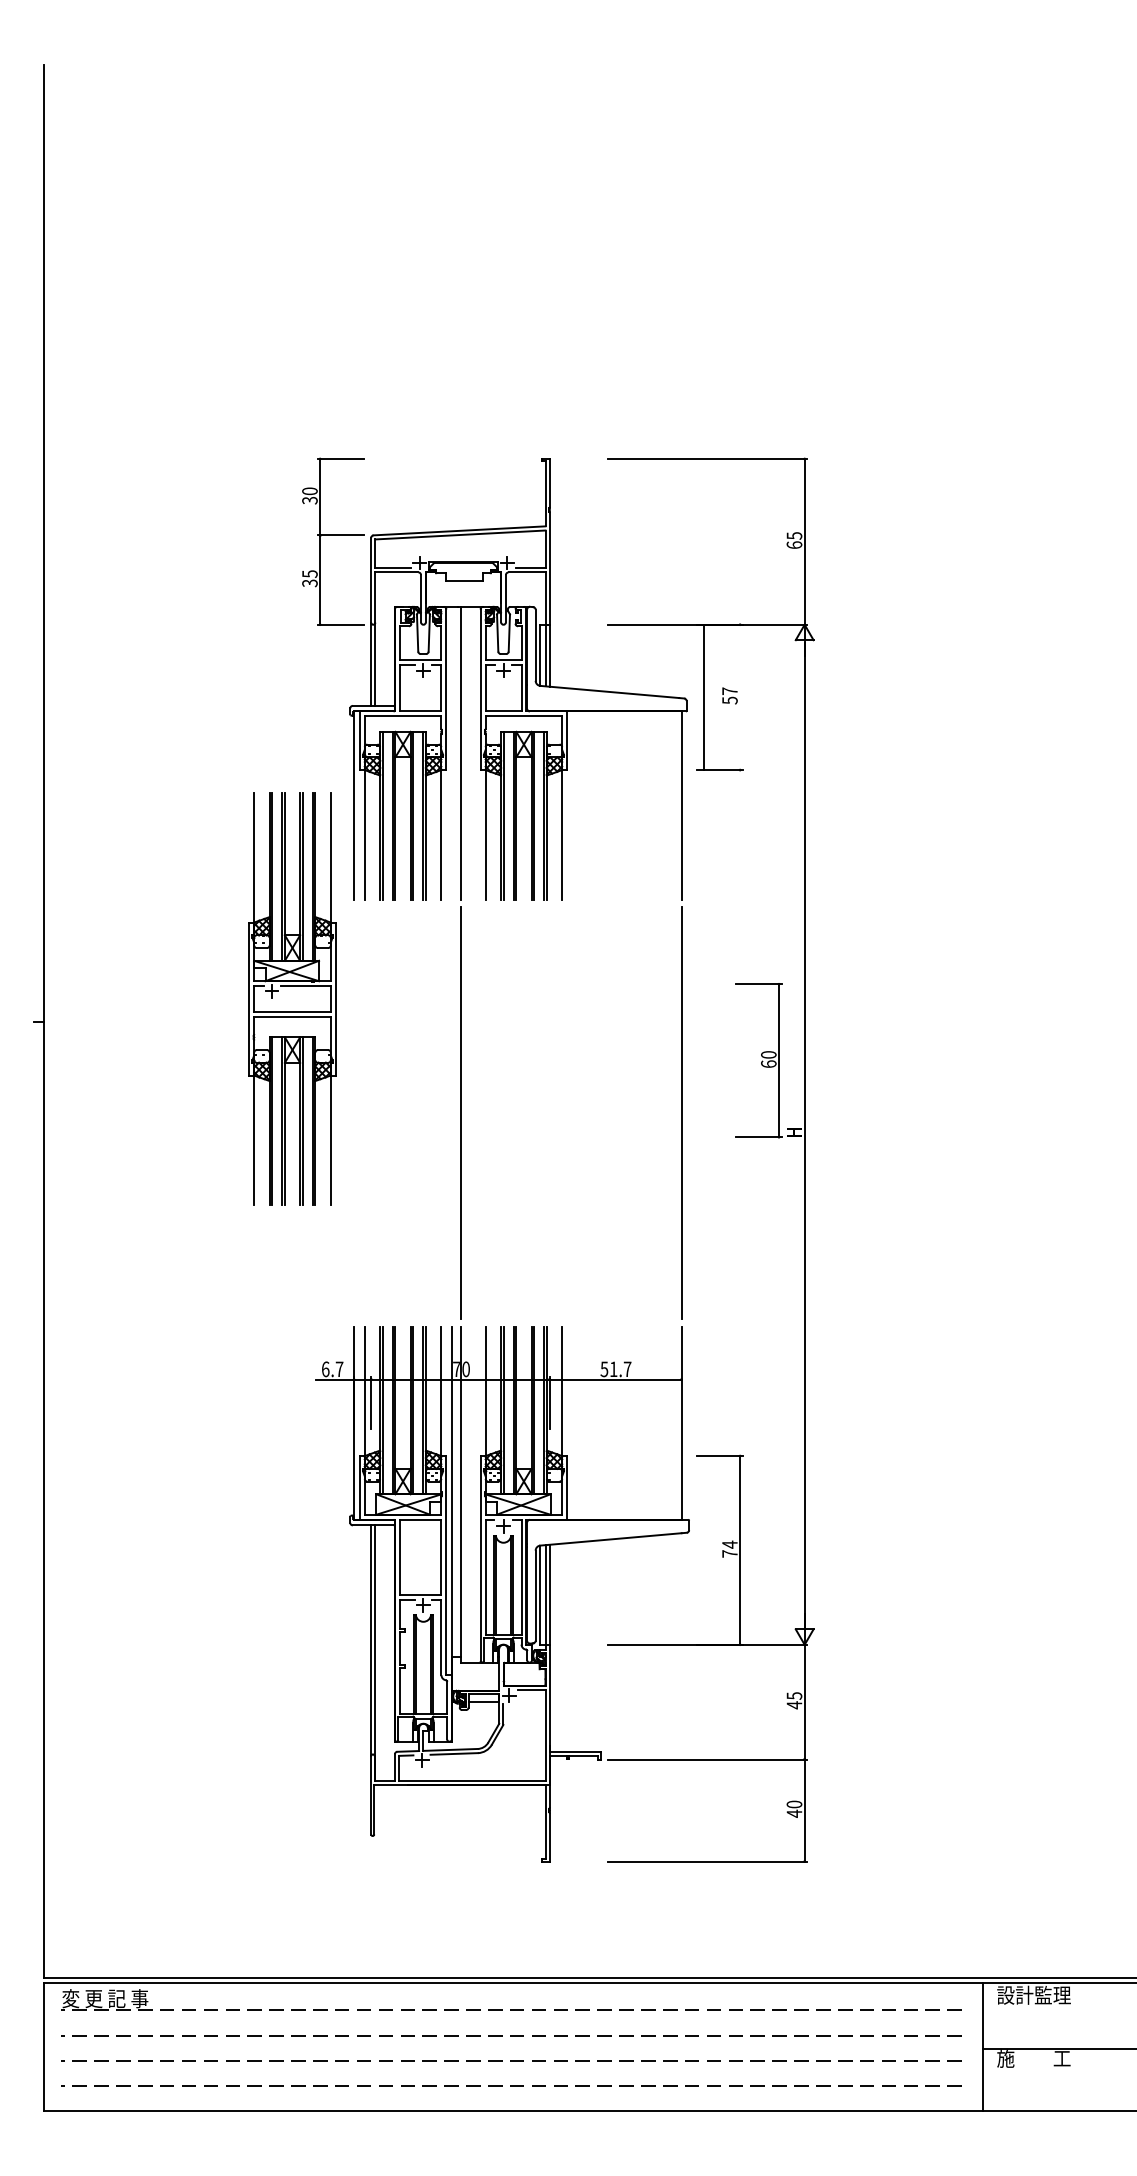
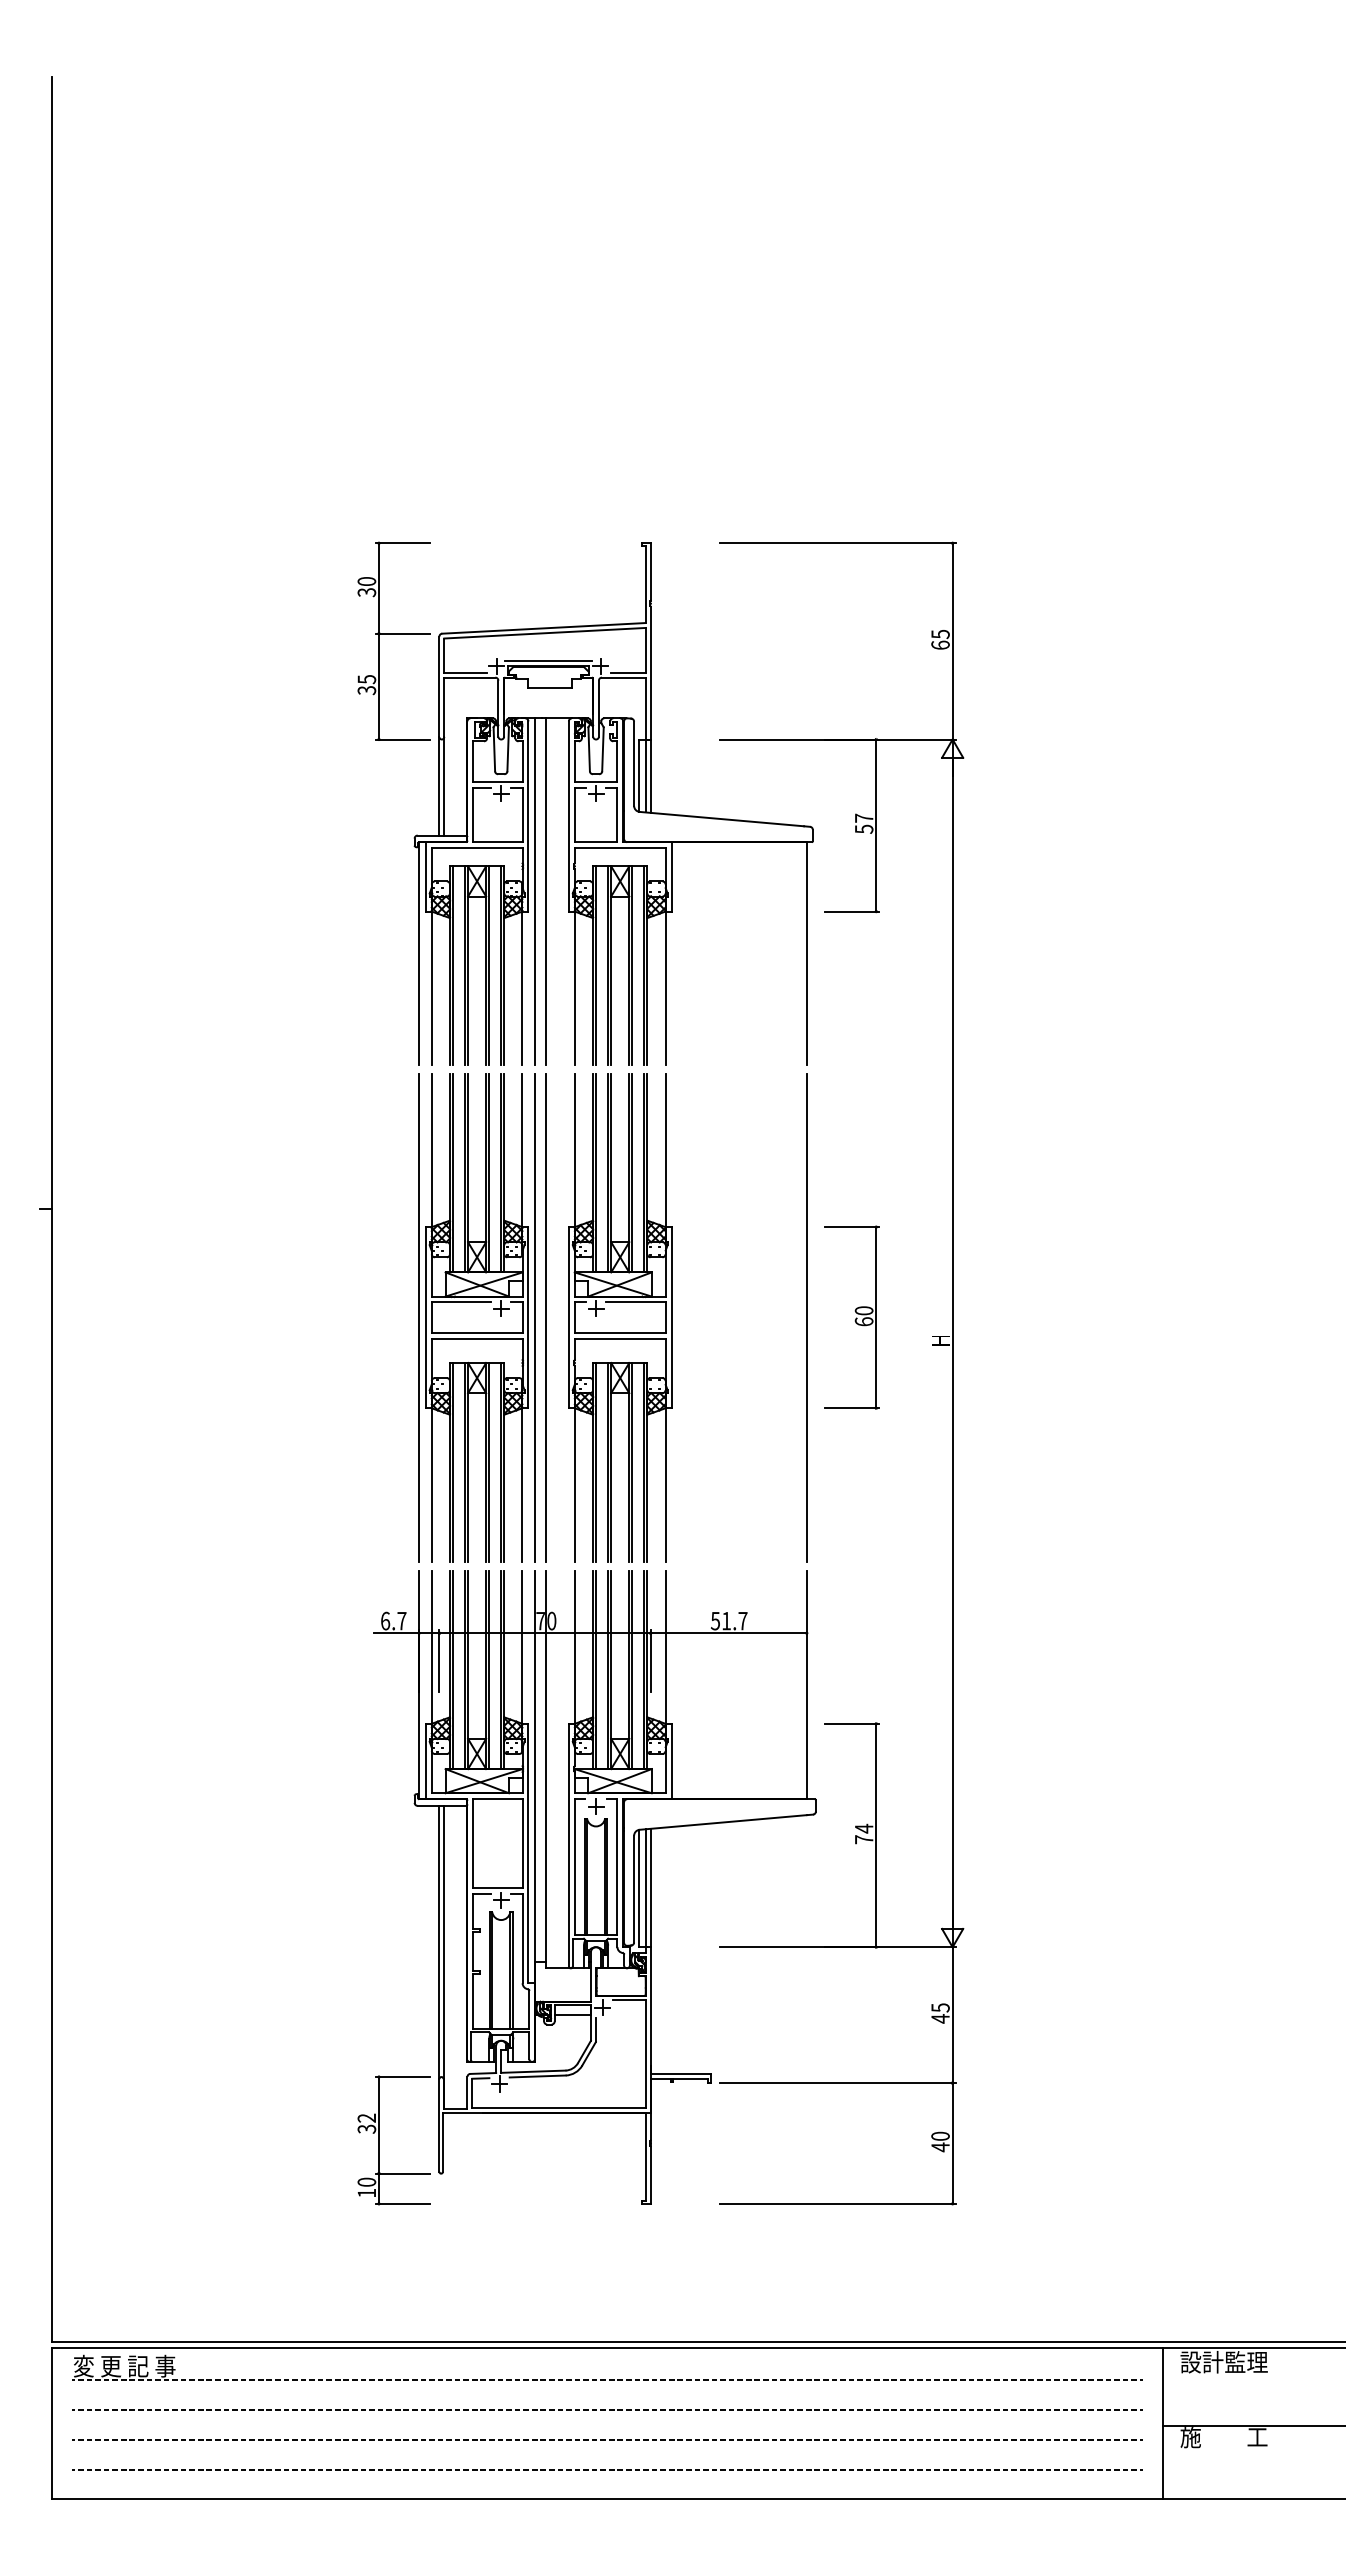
line: (463, 558) -> (548, 660), added
line: (704, 697) -> (876, 825), moved
line: (452, 753) -> (535, 891), added
part: (292, 998) -> (620, 1317), moved
part: (758, 1060) -> (851, 1317), moved
part: (402, 1112) -> (476, 1317), added
part: (320, 1808) -> (379, 2140), added

